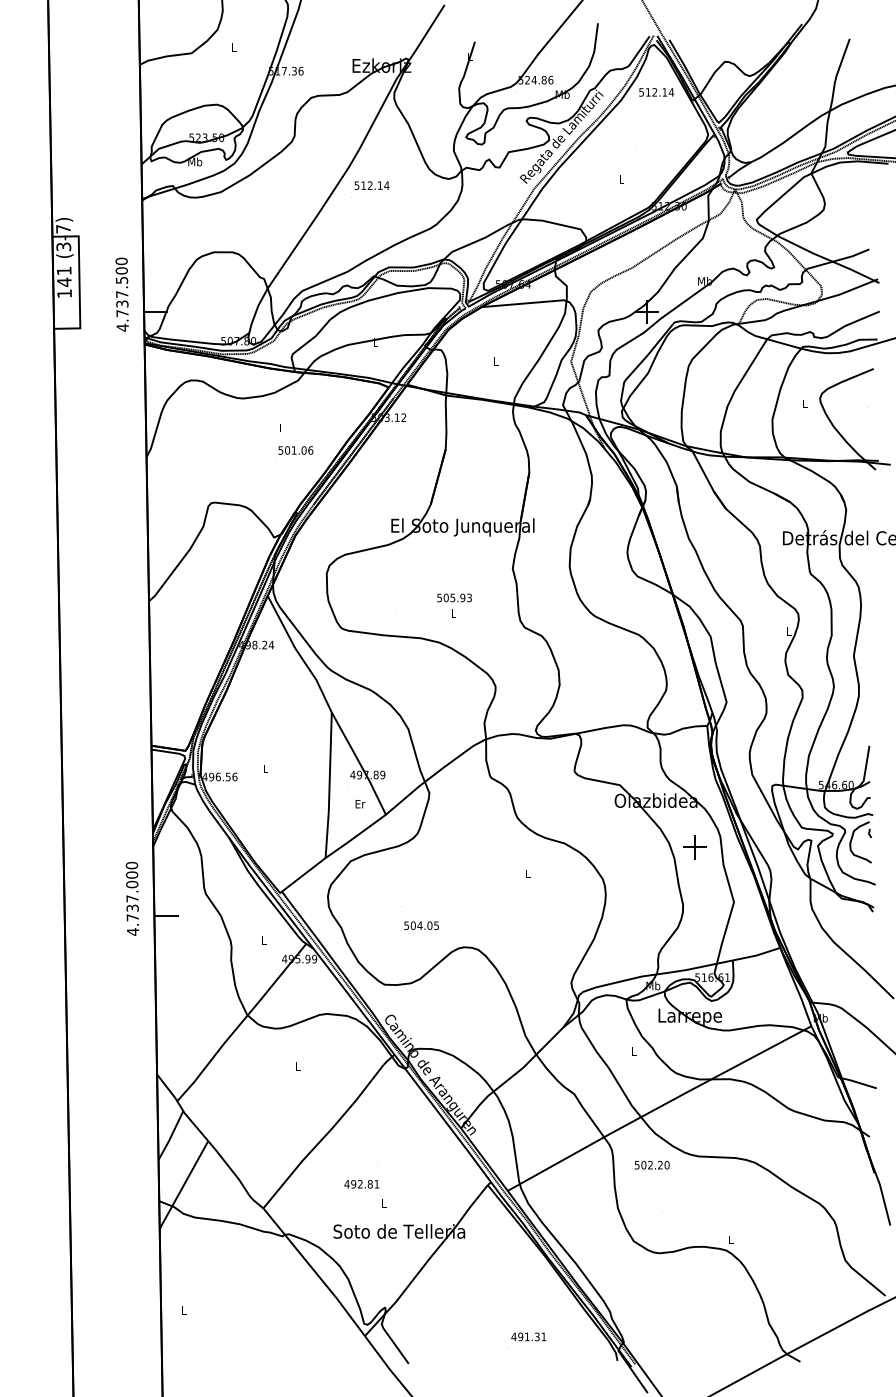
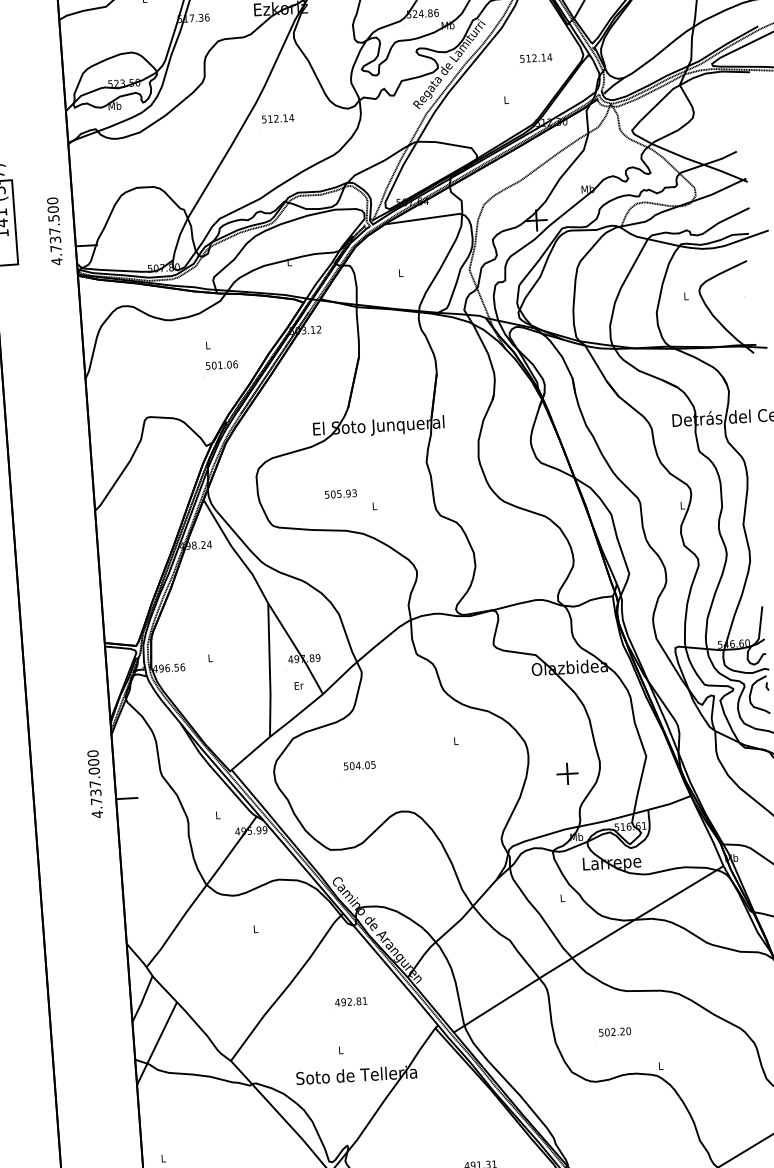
text: (656, 92) -> (536, 58), moved
text: (454, 597) -> (340, 493), moved
part: (694, 847) -> (566, 774), moved
text: (421, 925) -> (359, 765), moved
text: (651, 1165) -> (614, 1032), moved
text: (361, 1184) -> (350, 1002), moved

